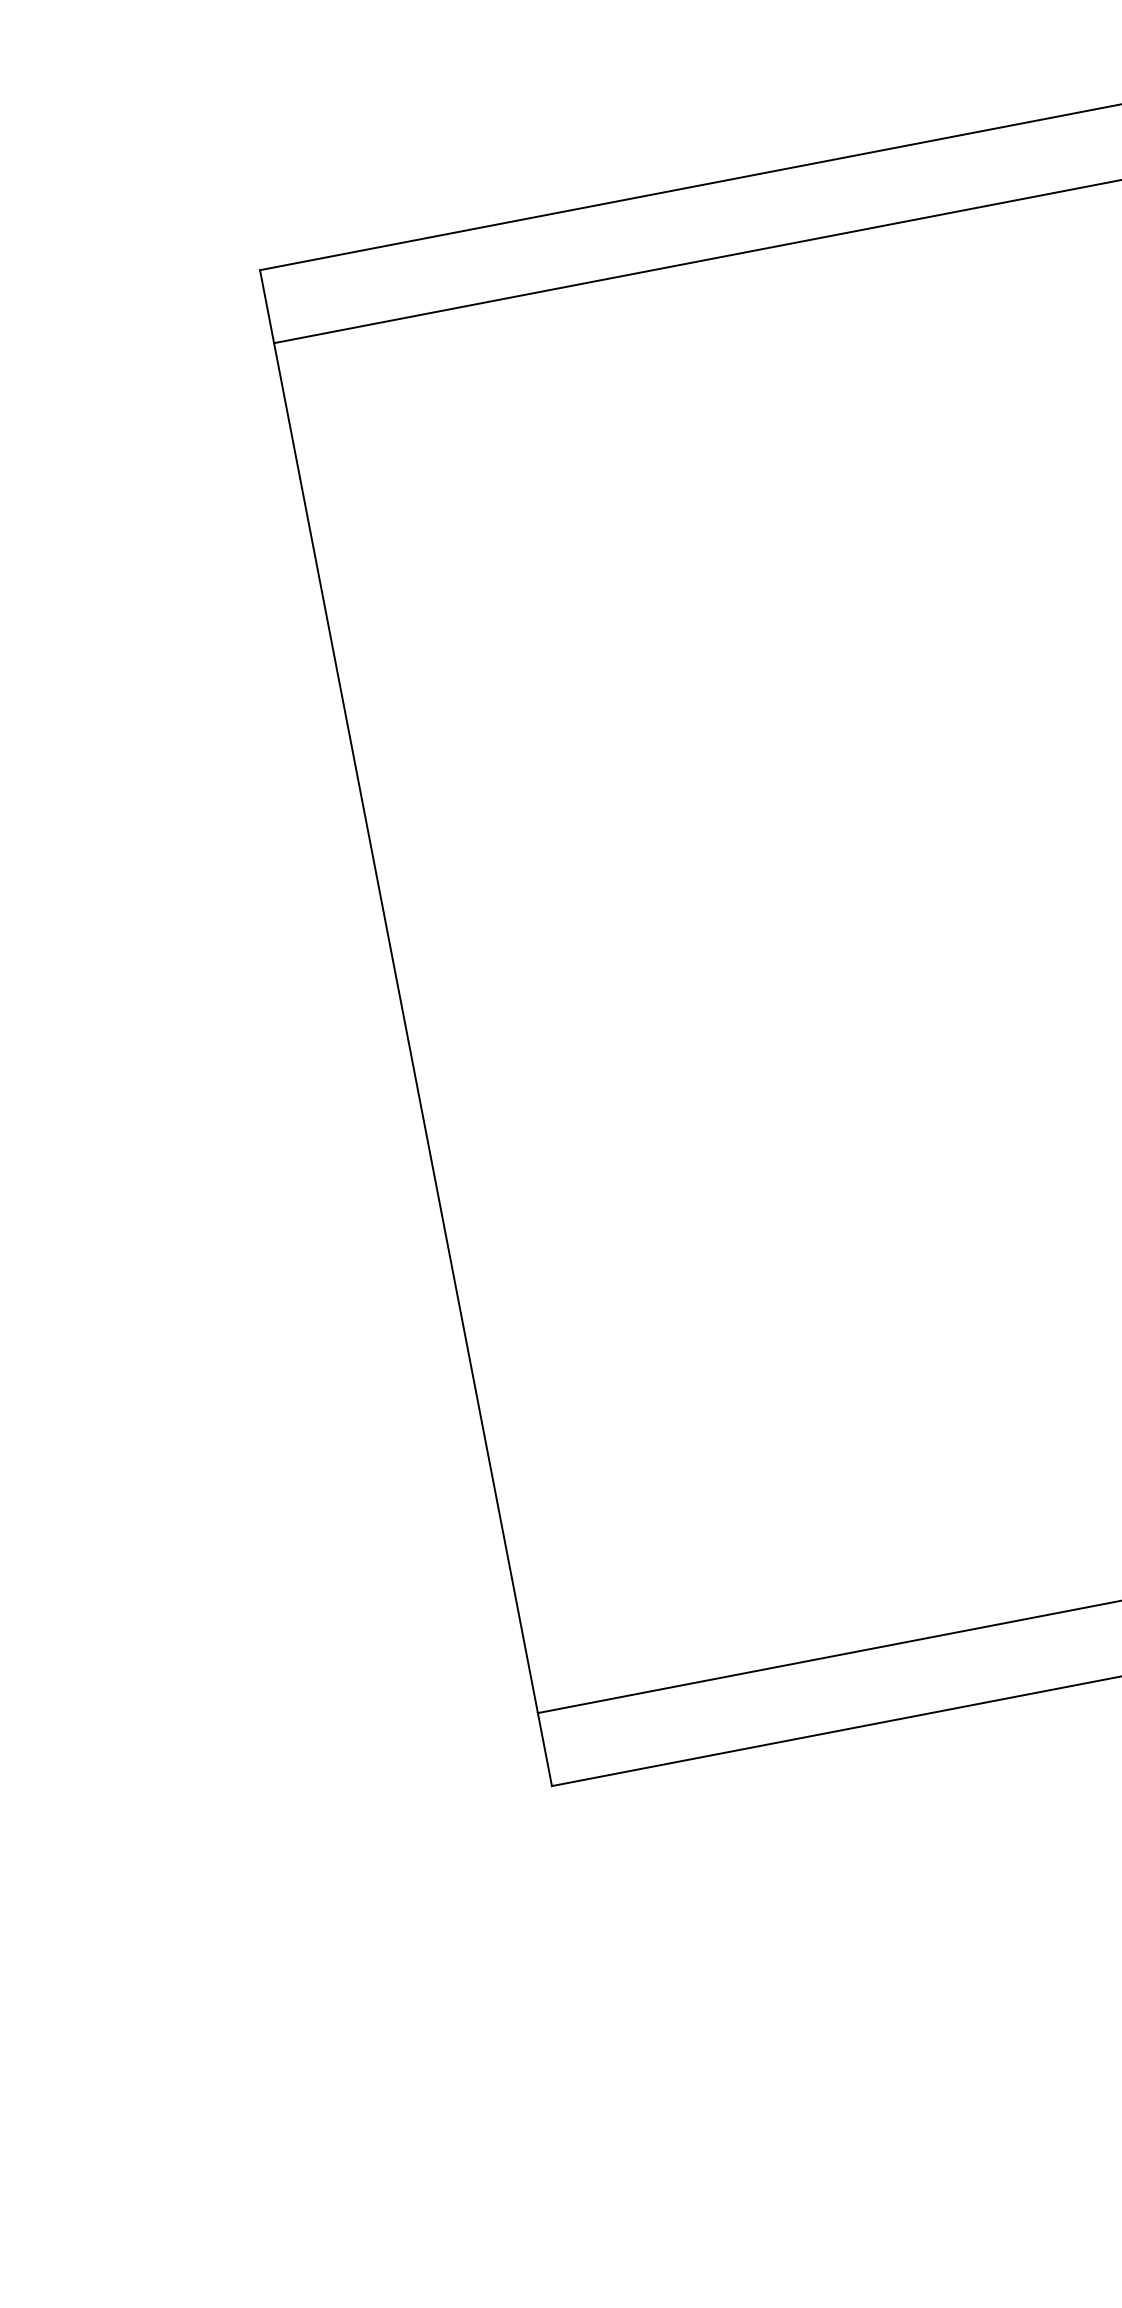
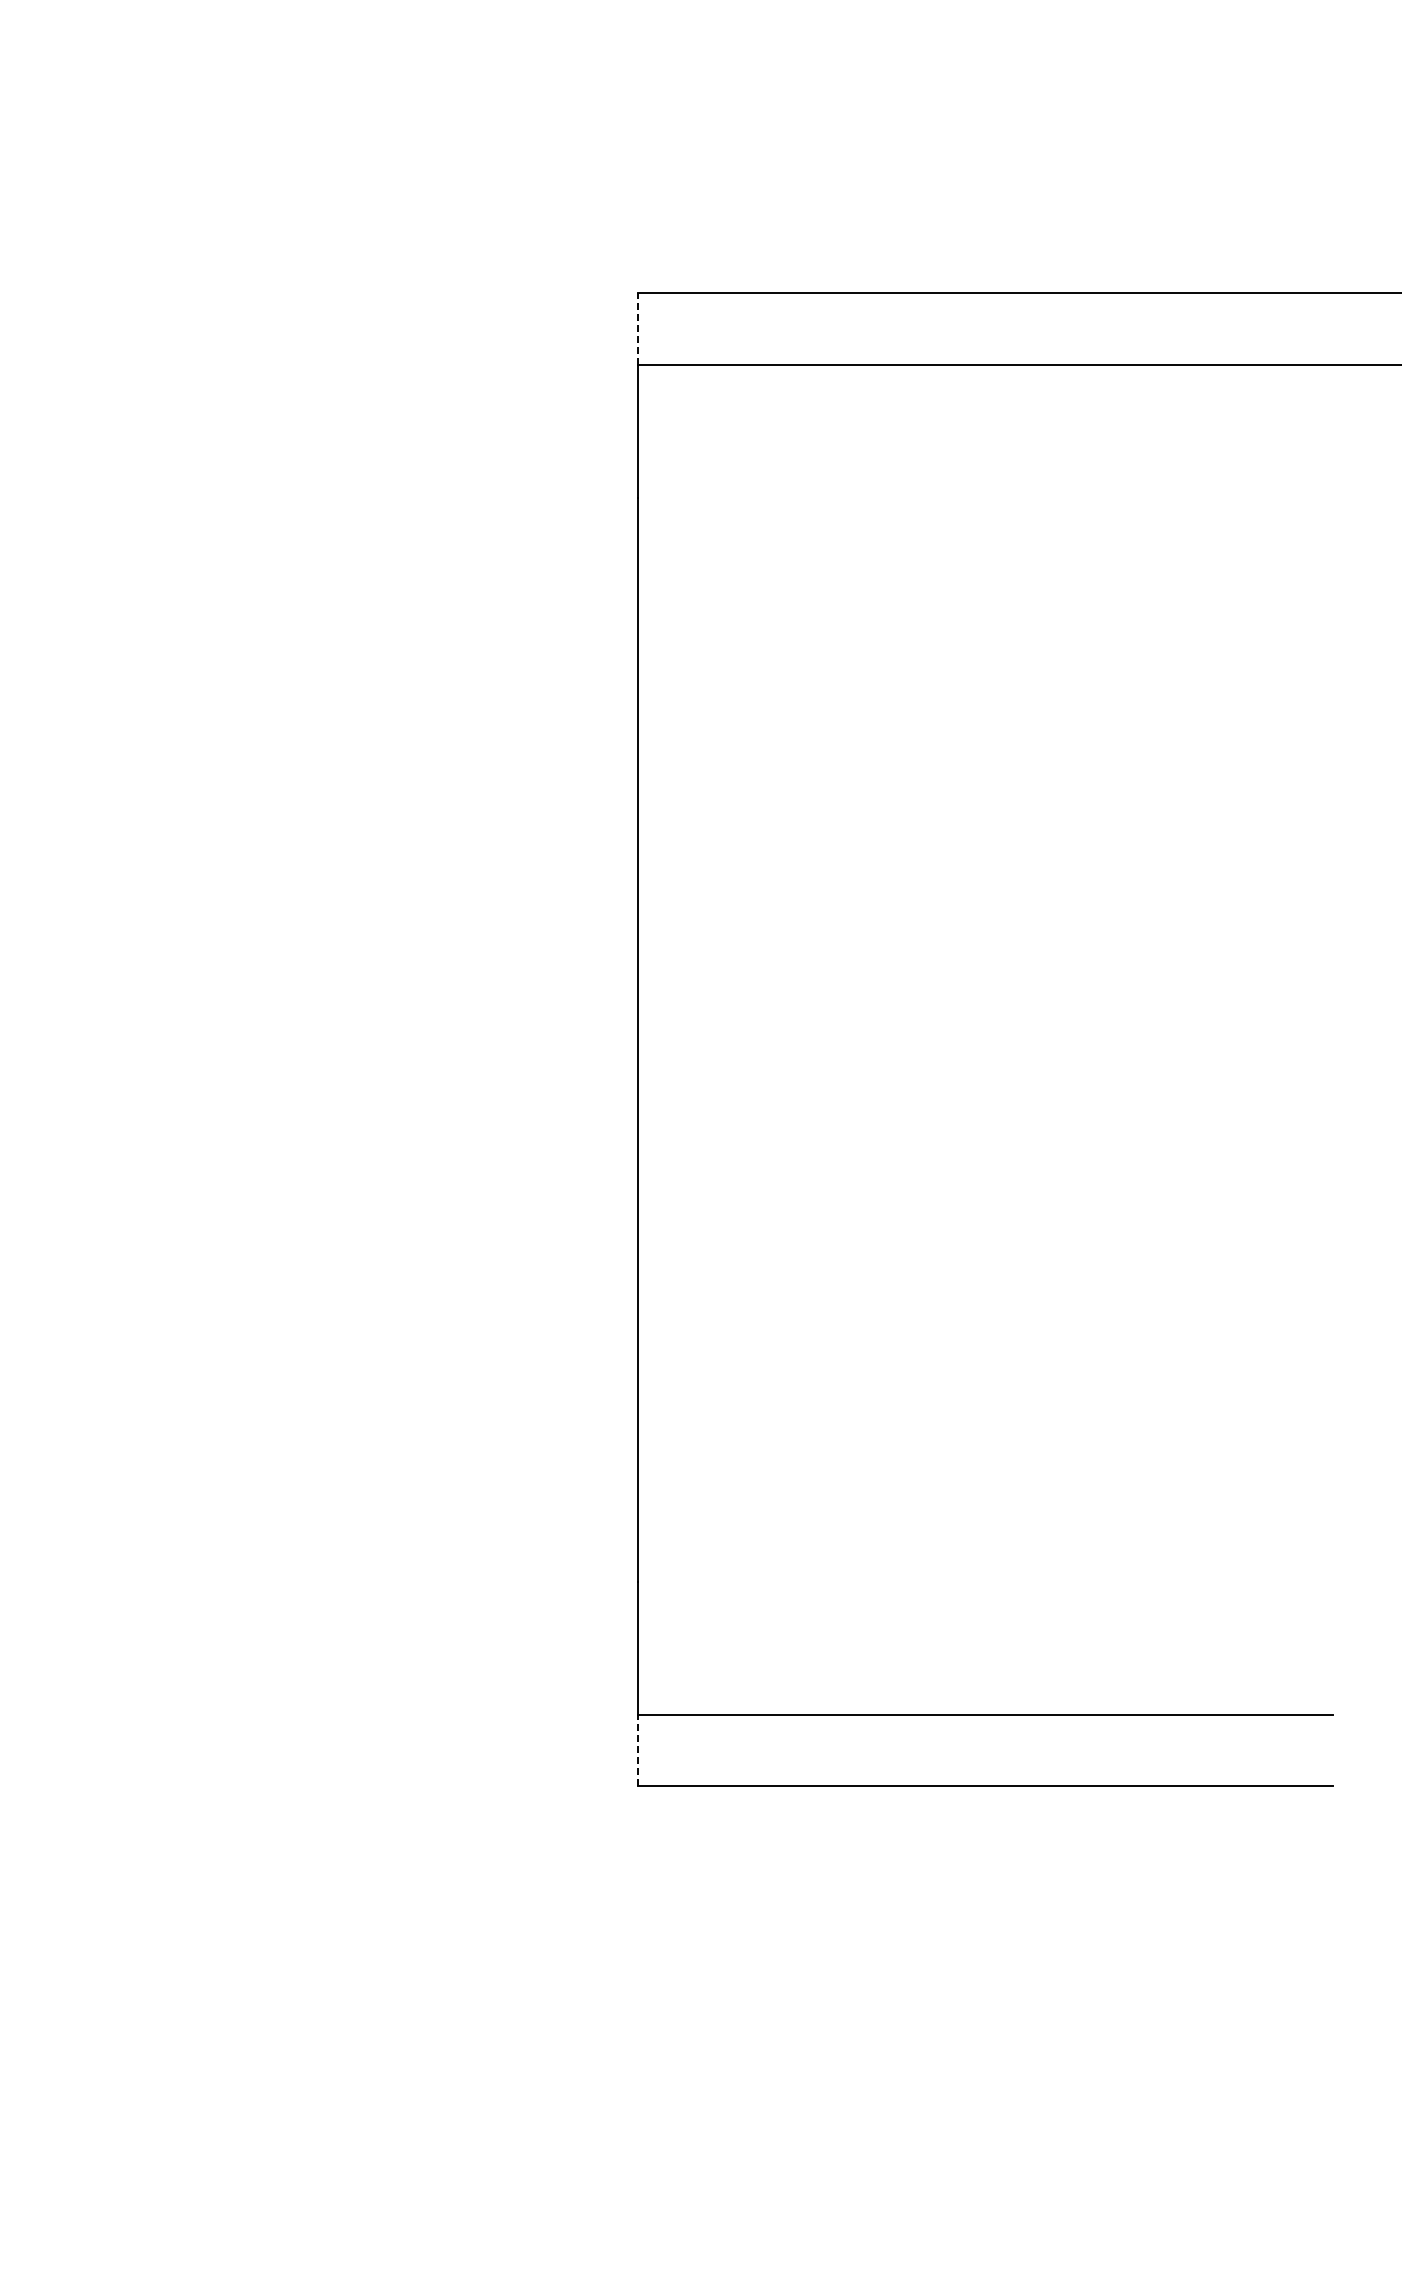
line: (267, 307) -> (637, 329), solid -> dashed
line: (544, 1749) -> (637, 1750), solid -> dashed

